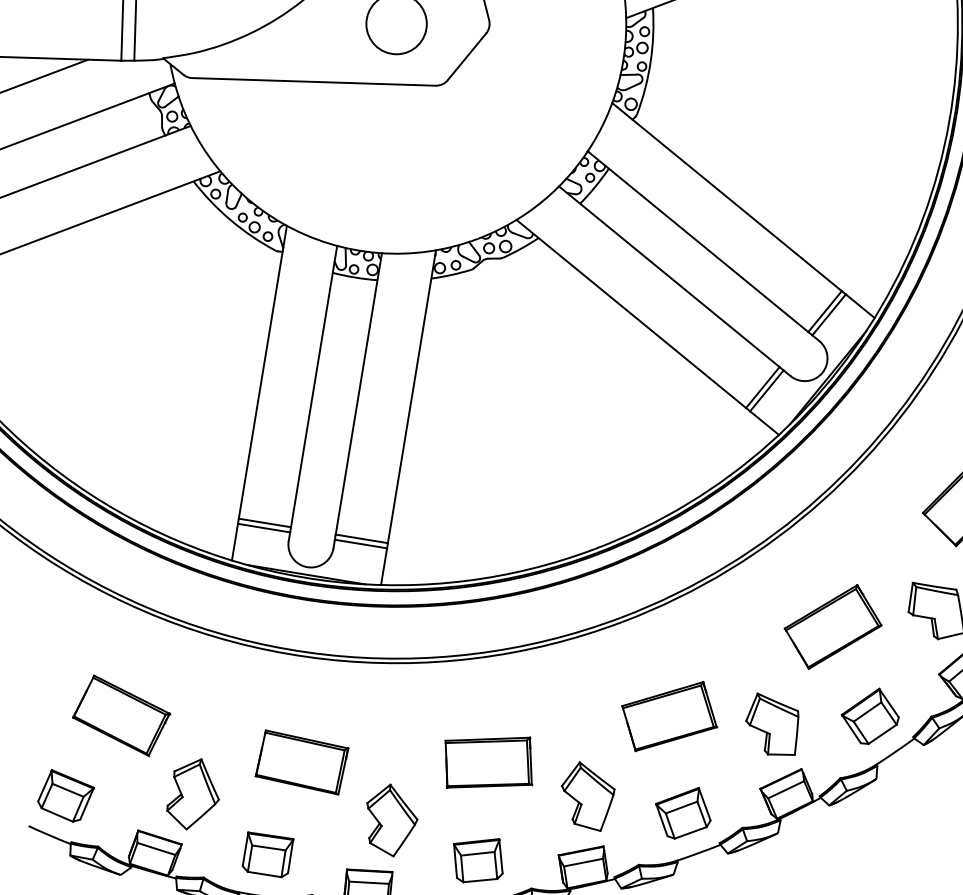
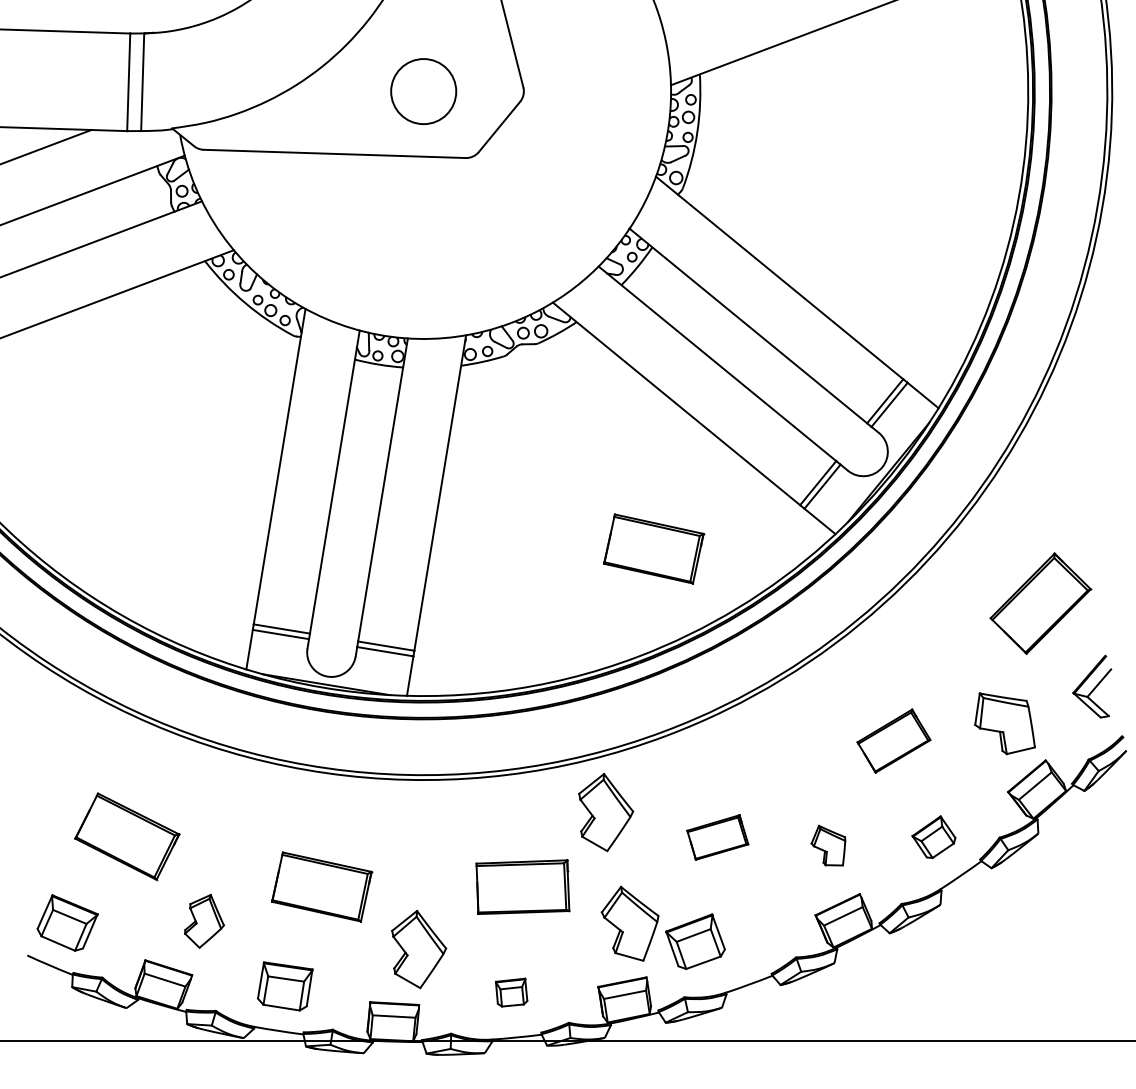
part: (610, 448) -> (654, 548), added
part: (832, 627) -> (893, 741), size x0.7
part: (566, 693) -> (606, 812), added
part: (869, 715) -> (933, 836), size x0.7
part: (669, 716) -> (717, 837), size x0.6
part: (772, 723) -> (828, 845), size x0.6
part: (193, 794) -> (204, 921), size x0.7
part: (683, 813) -> (695, 941), moved
part: (478, 860) -> (511, 992), size x0.6

